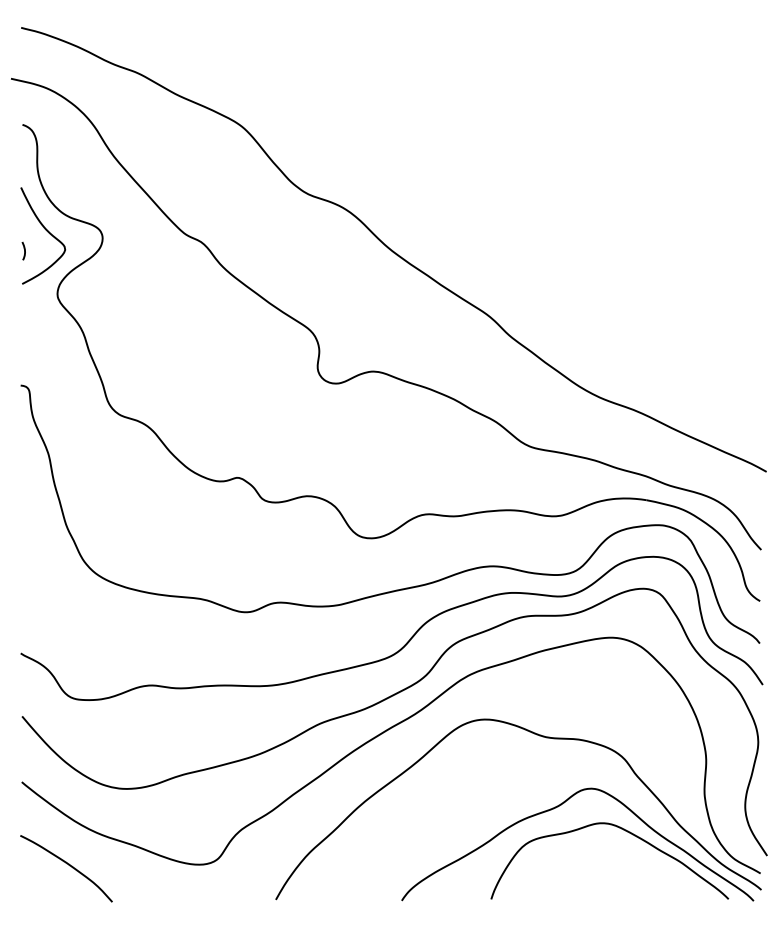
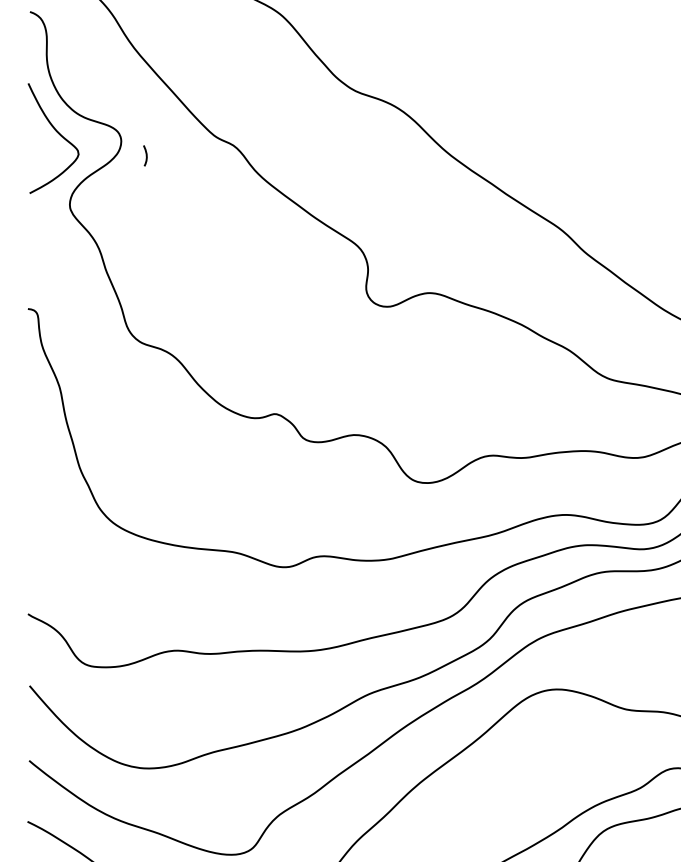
curve: (24, 250) -> (146, 155), moved

